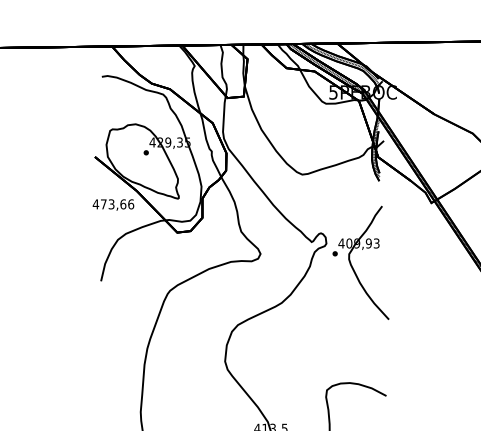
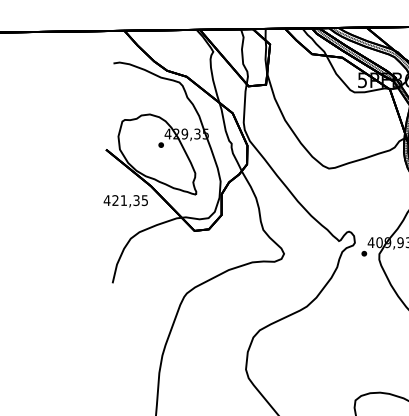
text: (117, 204) -> (130, 200), 473,66 -> 421,35

